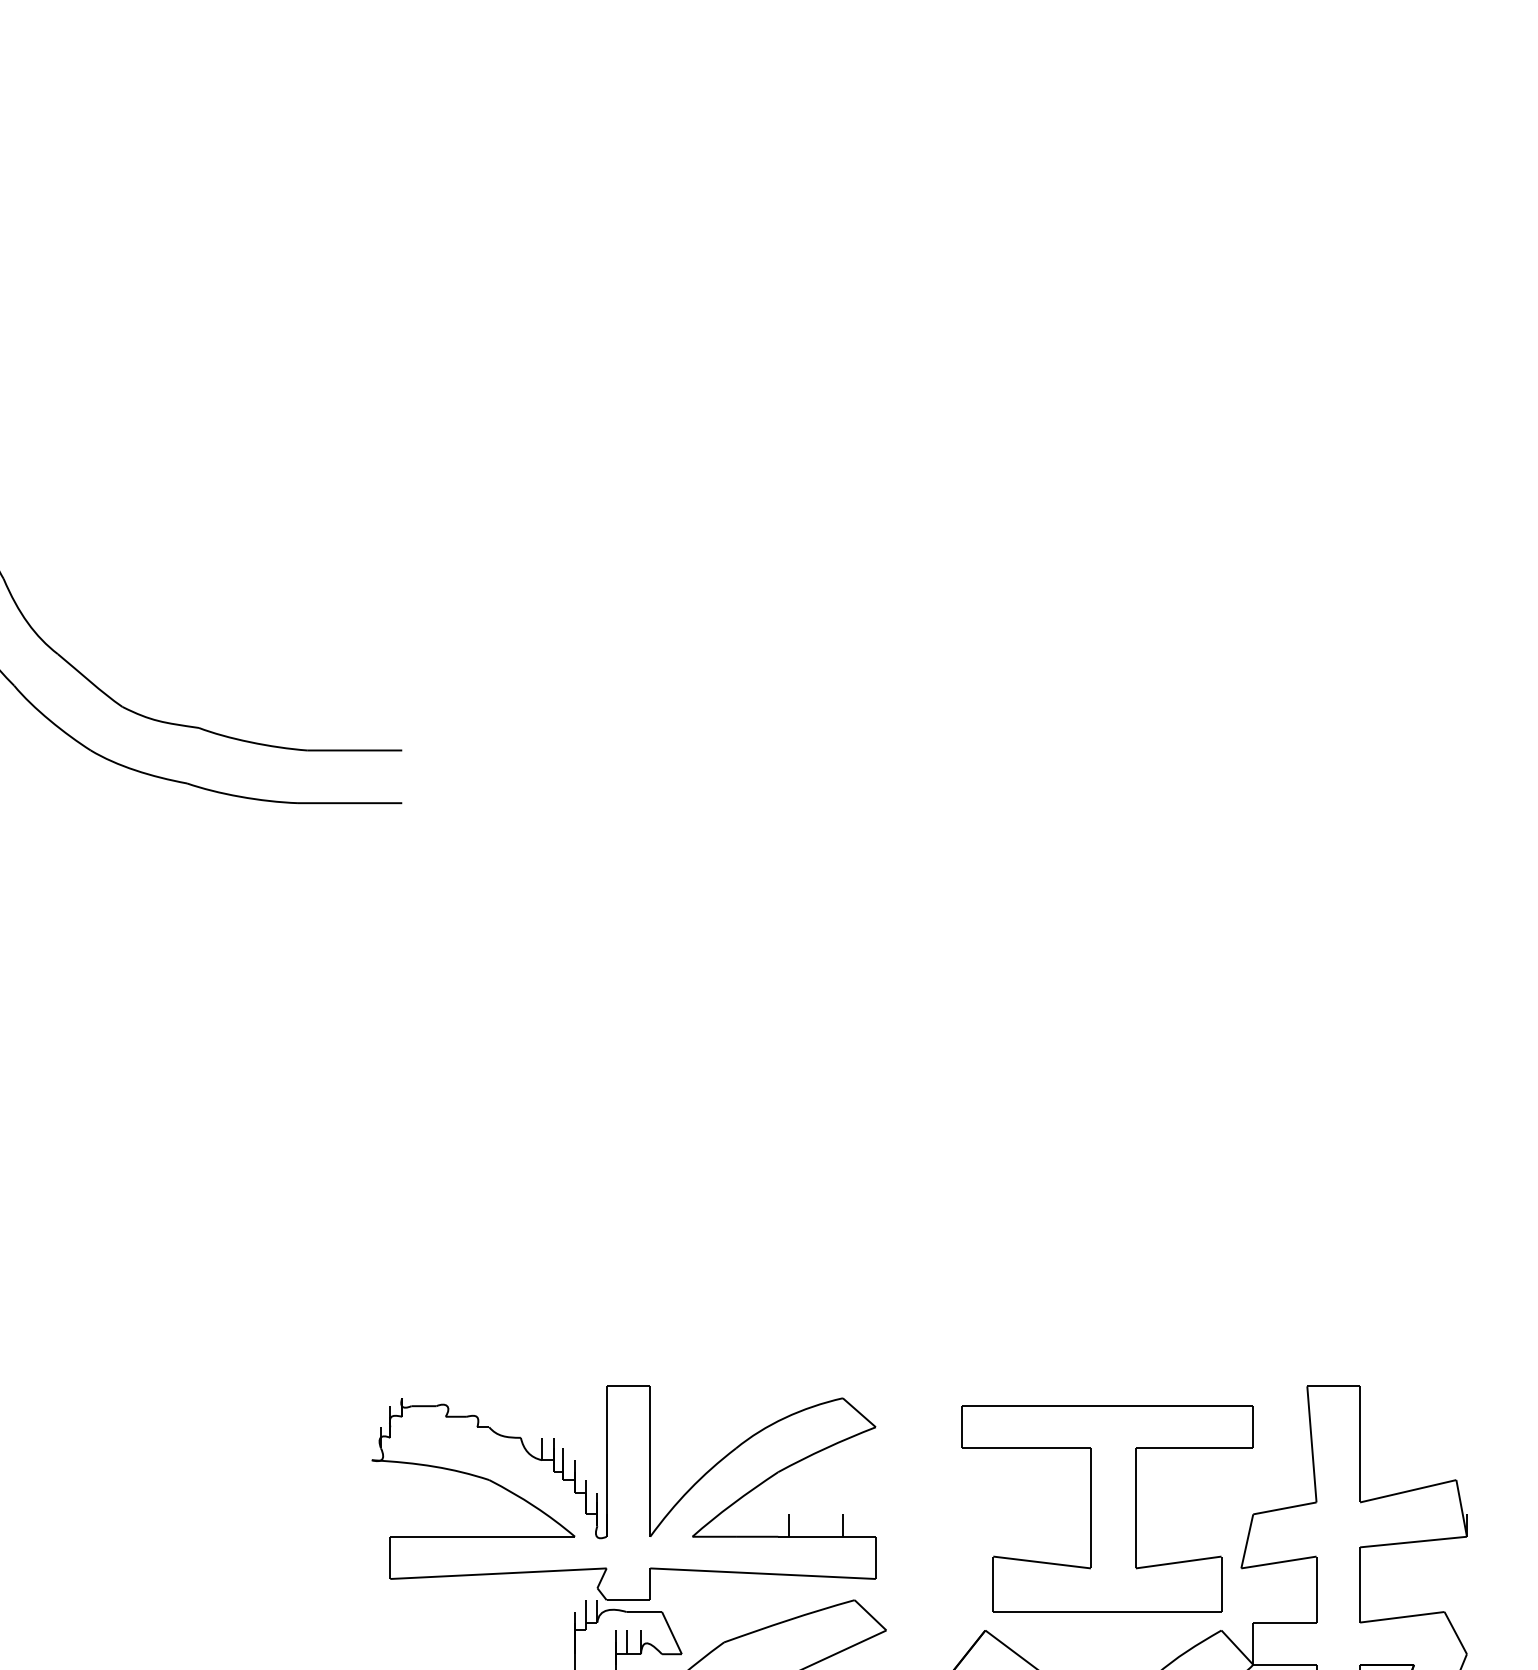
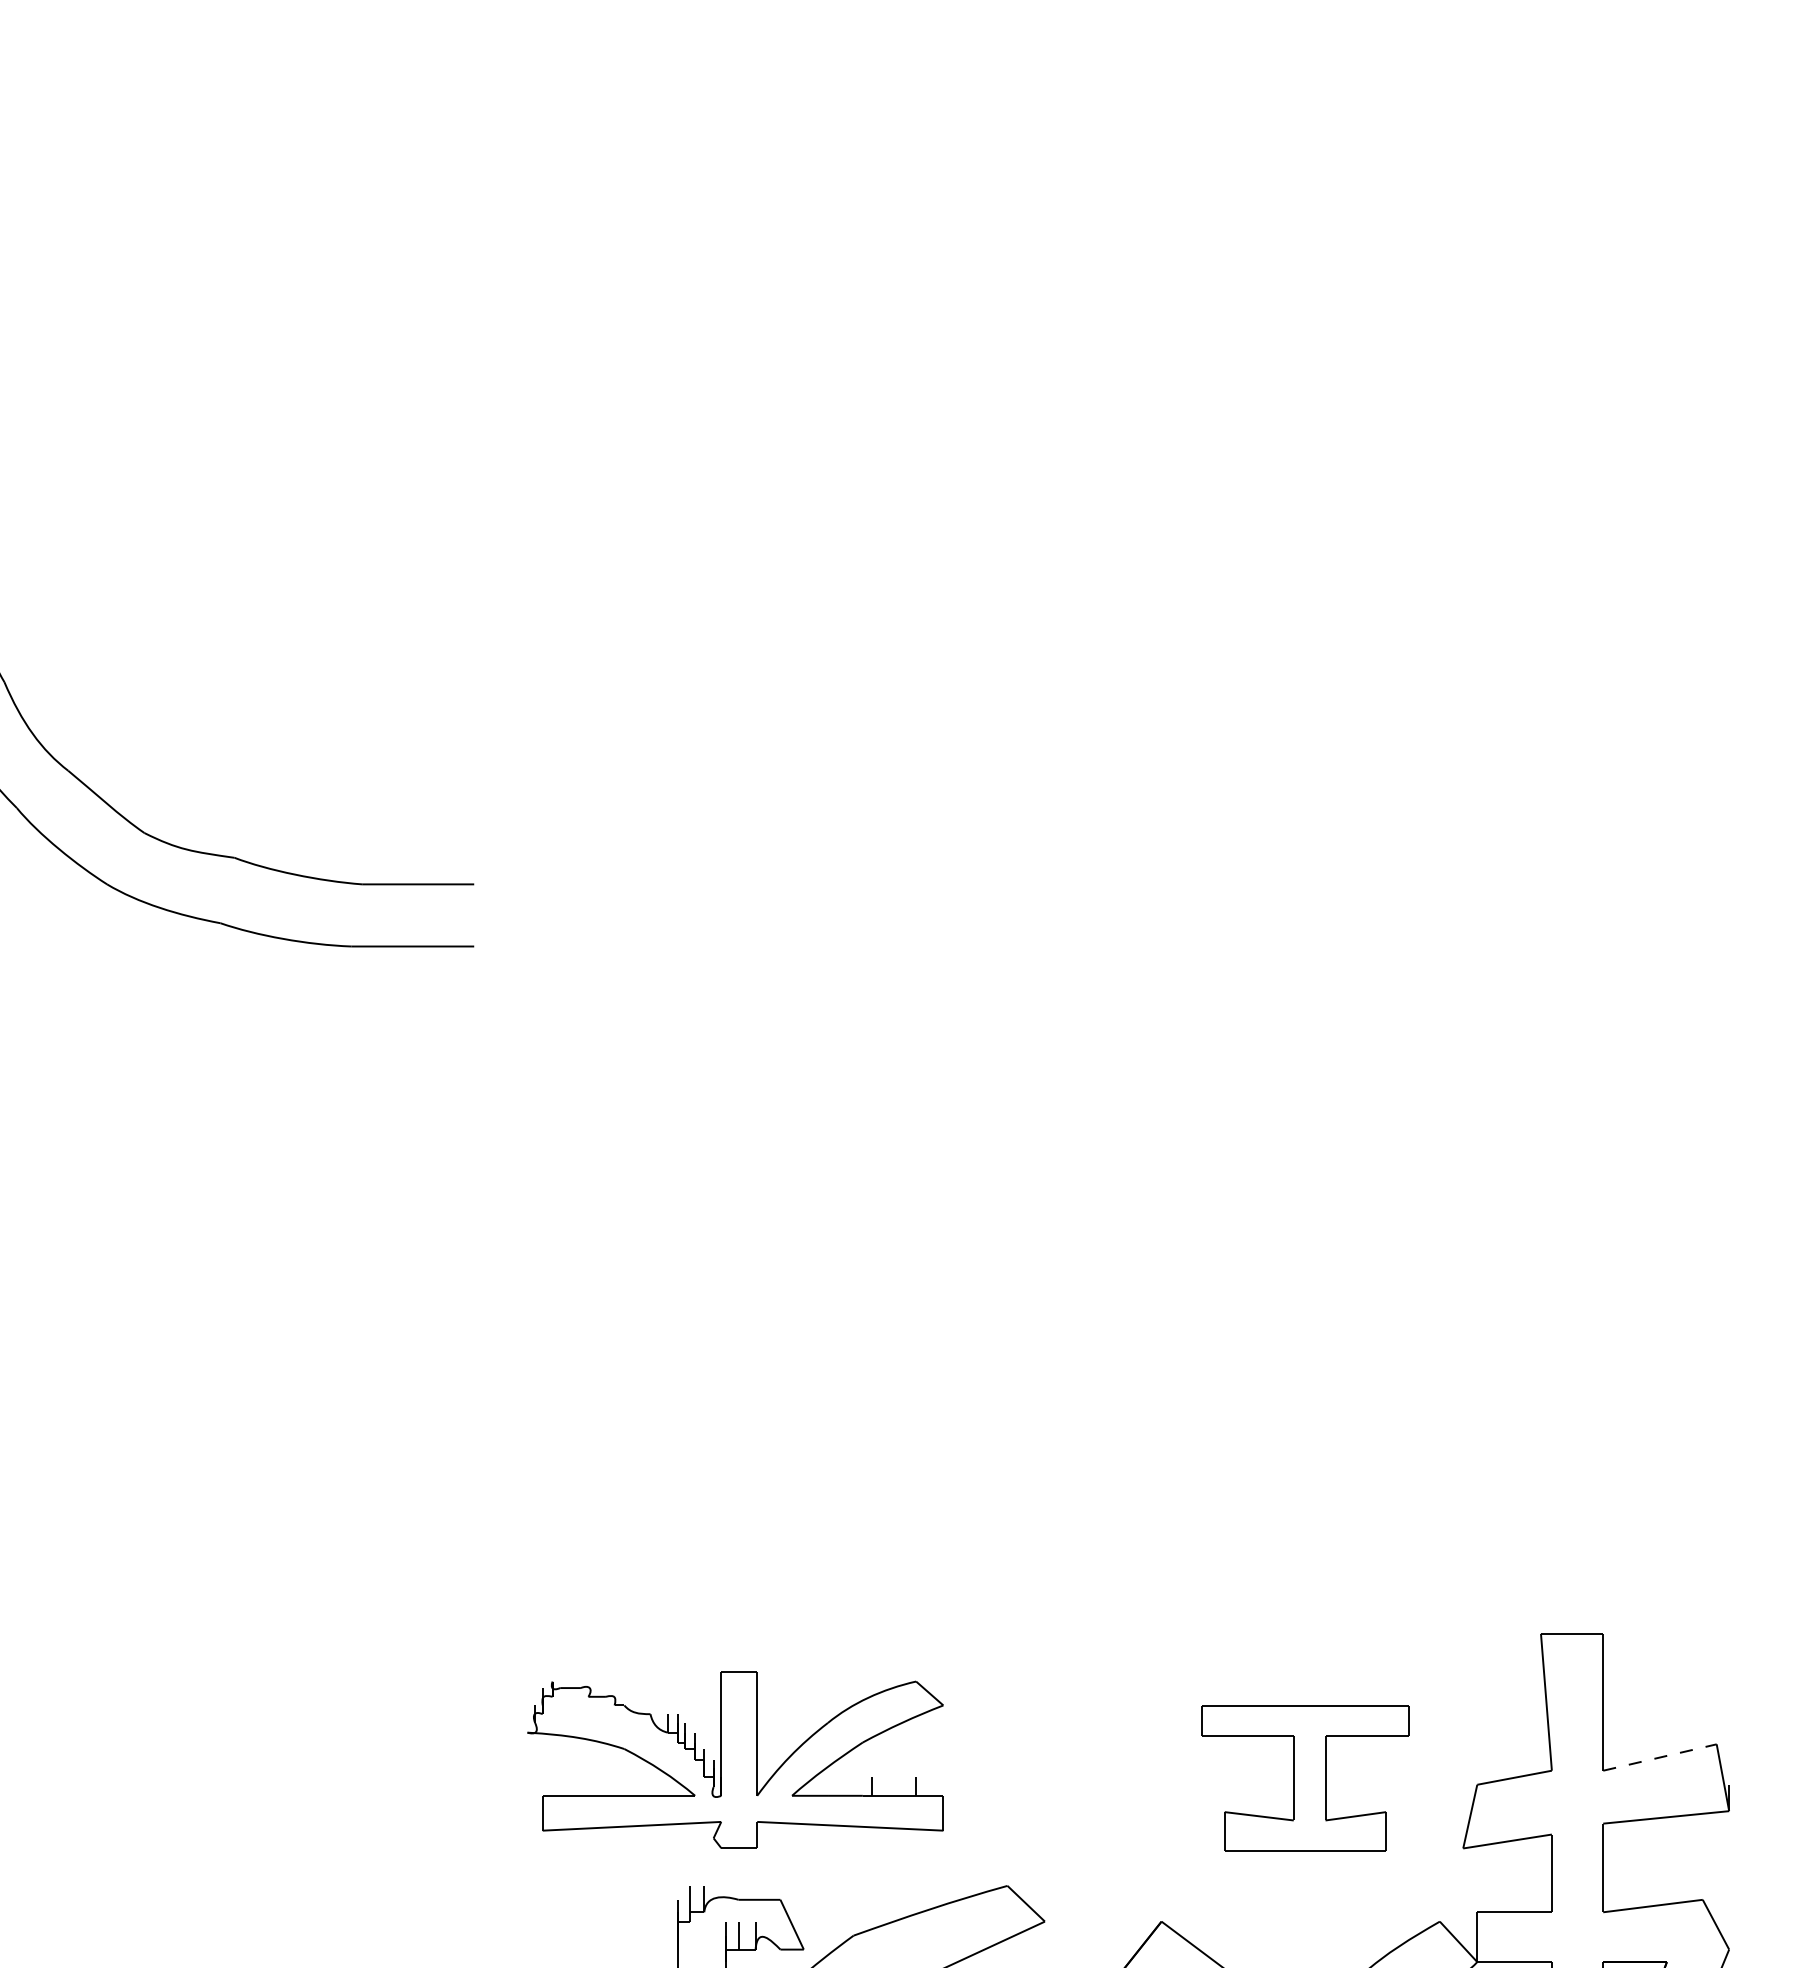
line: (1408, 1491) -> (1660, 1757), solid -> dashed
part: (623, 1492) -> (735, 1759), size x0.7
part: (1107, 1509) -> (1305, 1778), size x0.6

